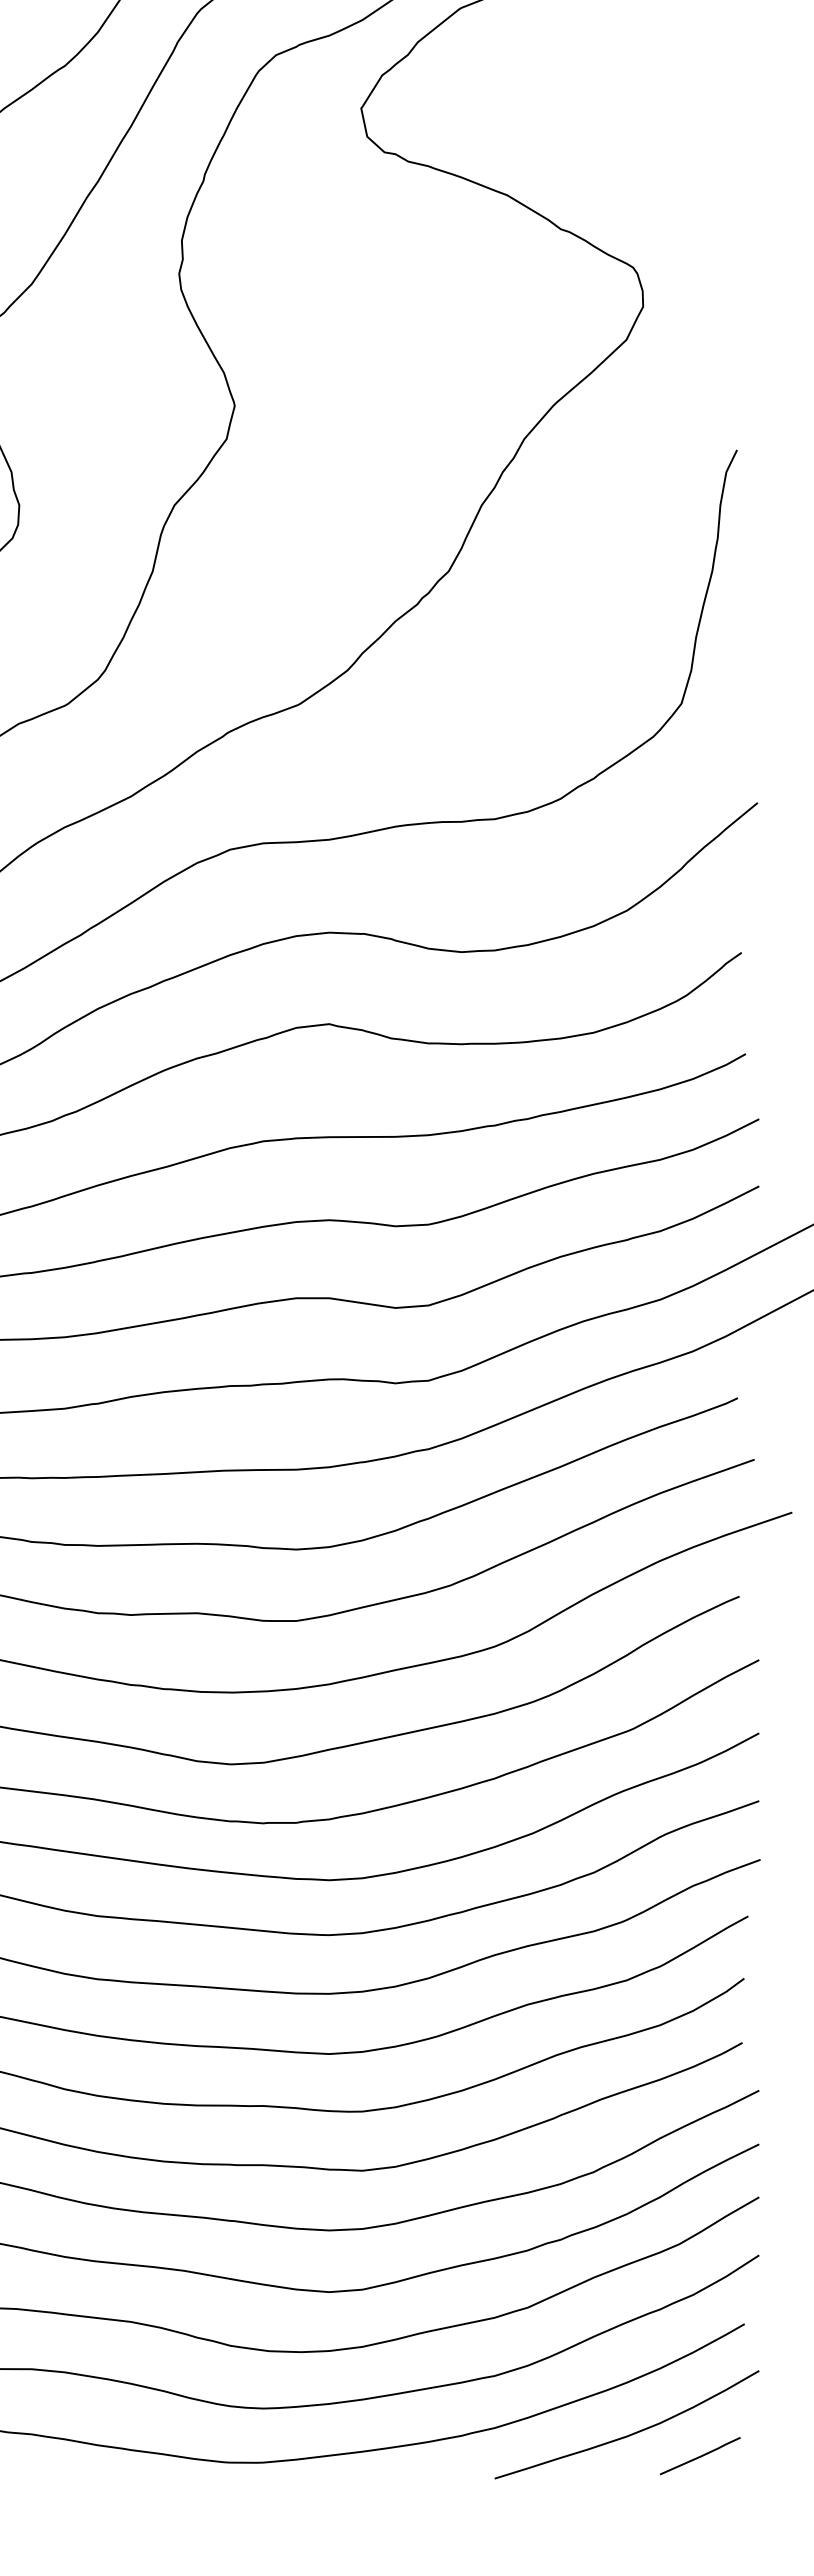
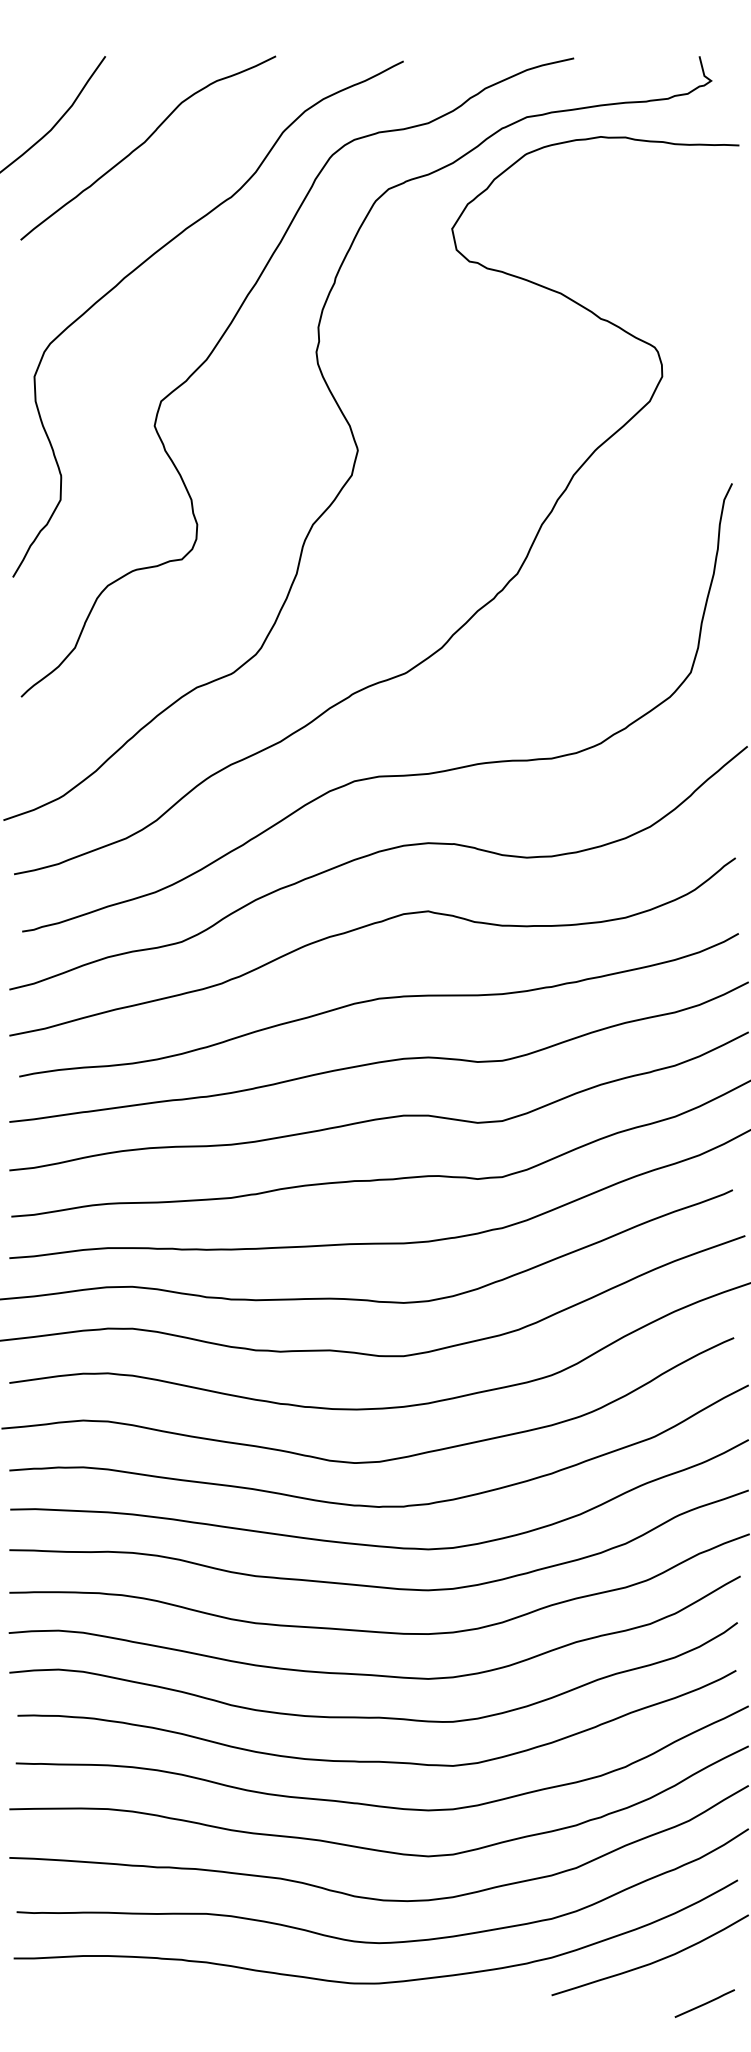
line: (699, 2455) -> (704, 2003), moved

